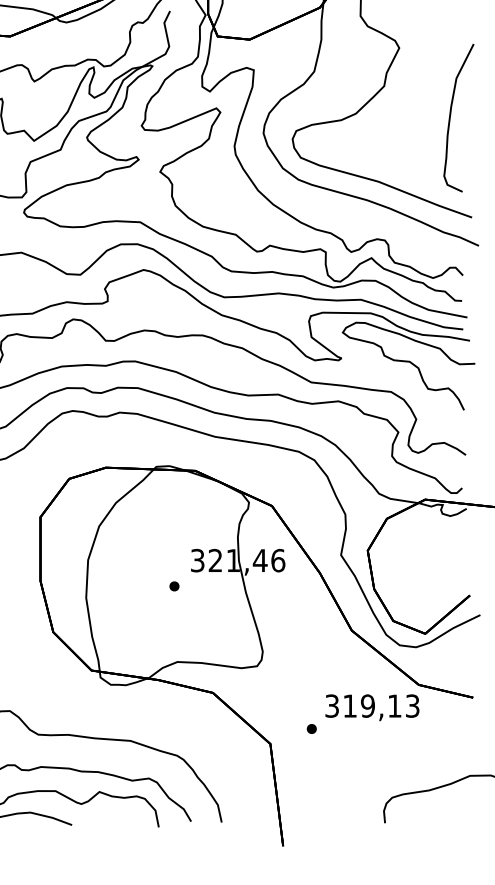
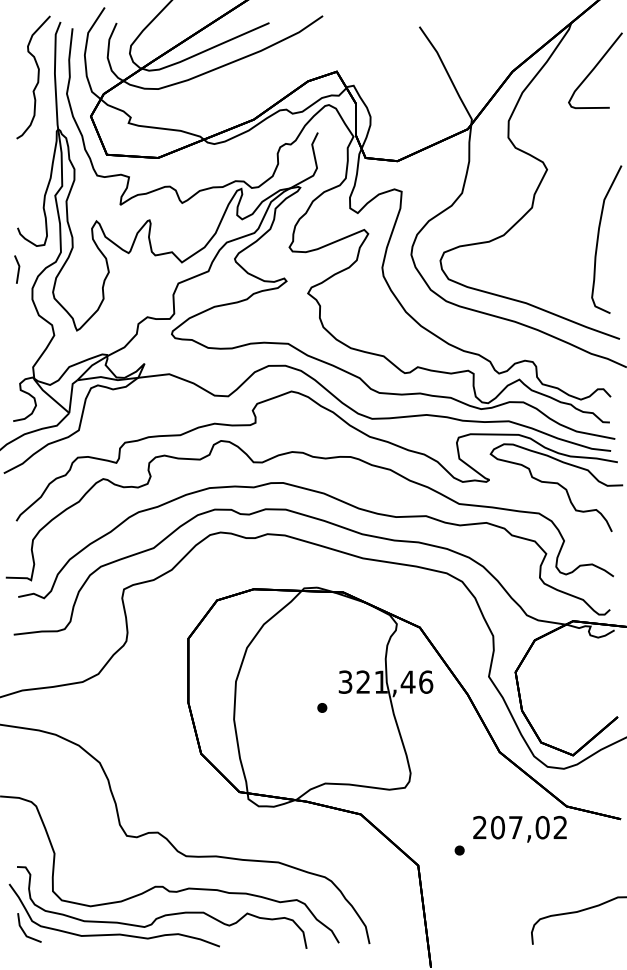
text: (372, 705) -> (520, 827), 319,13 -> 207,02

